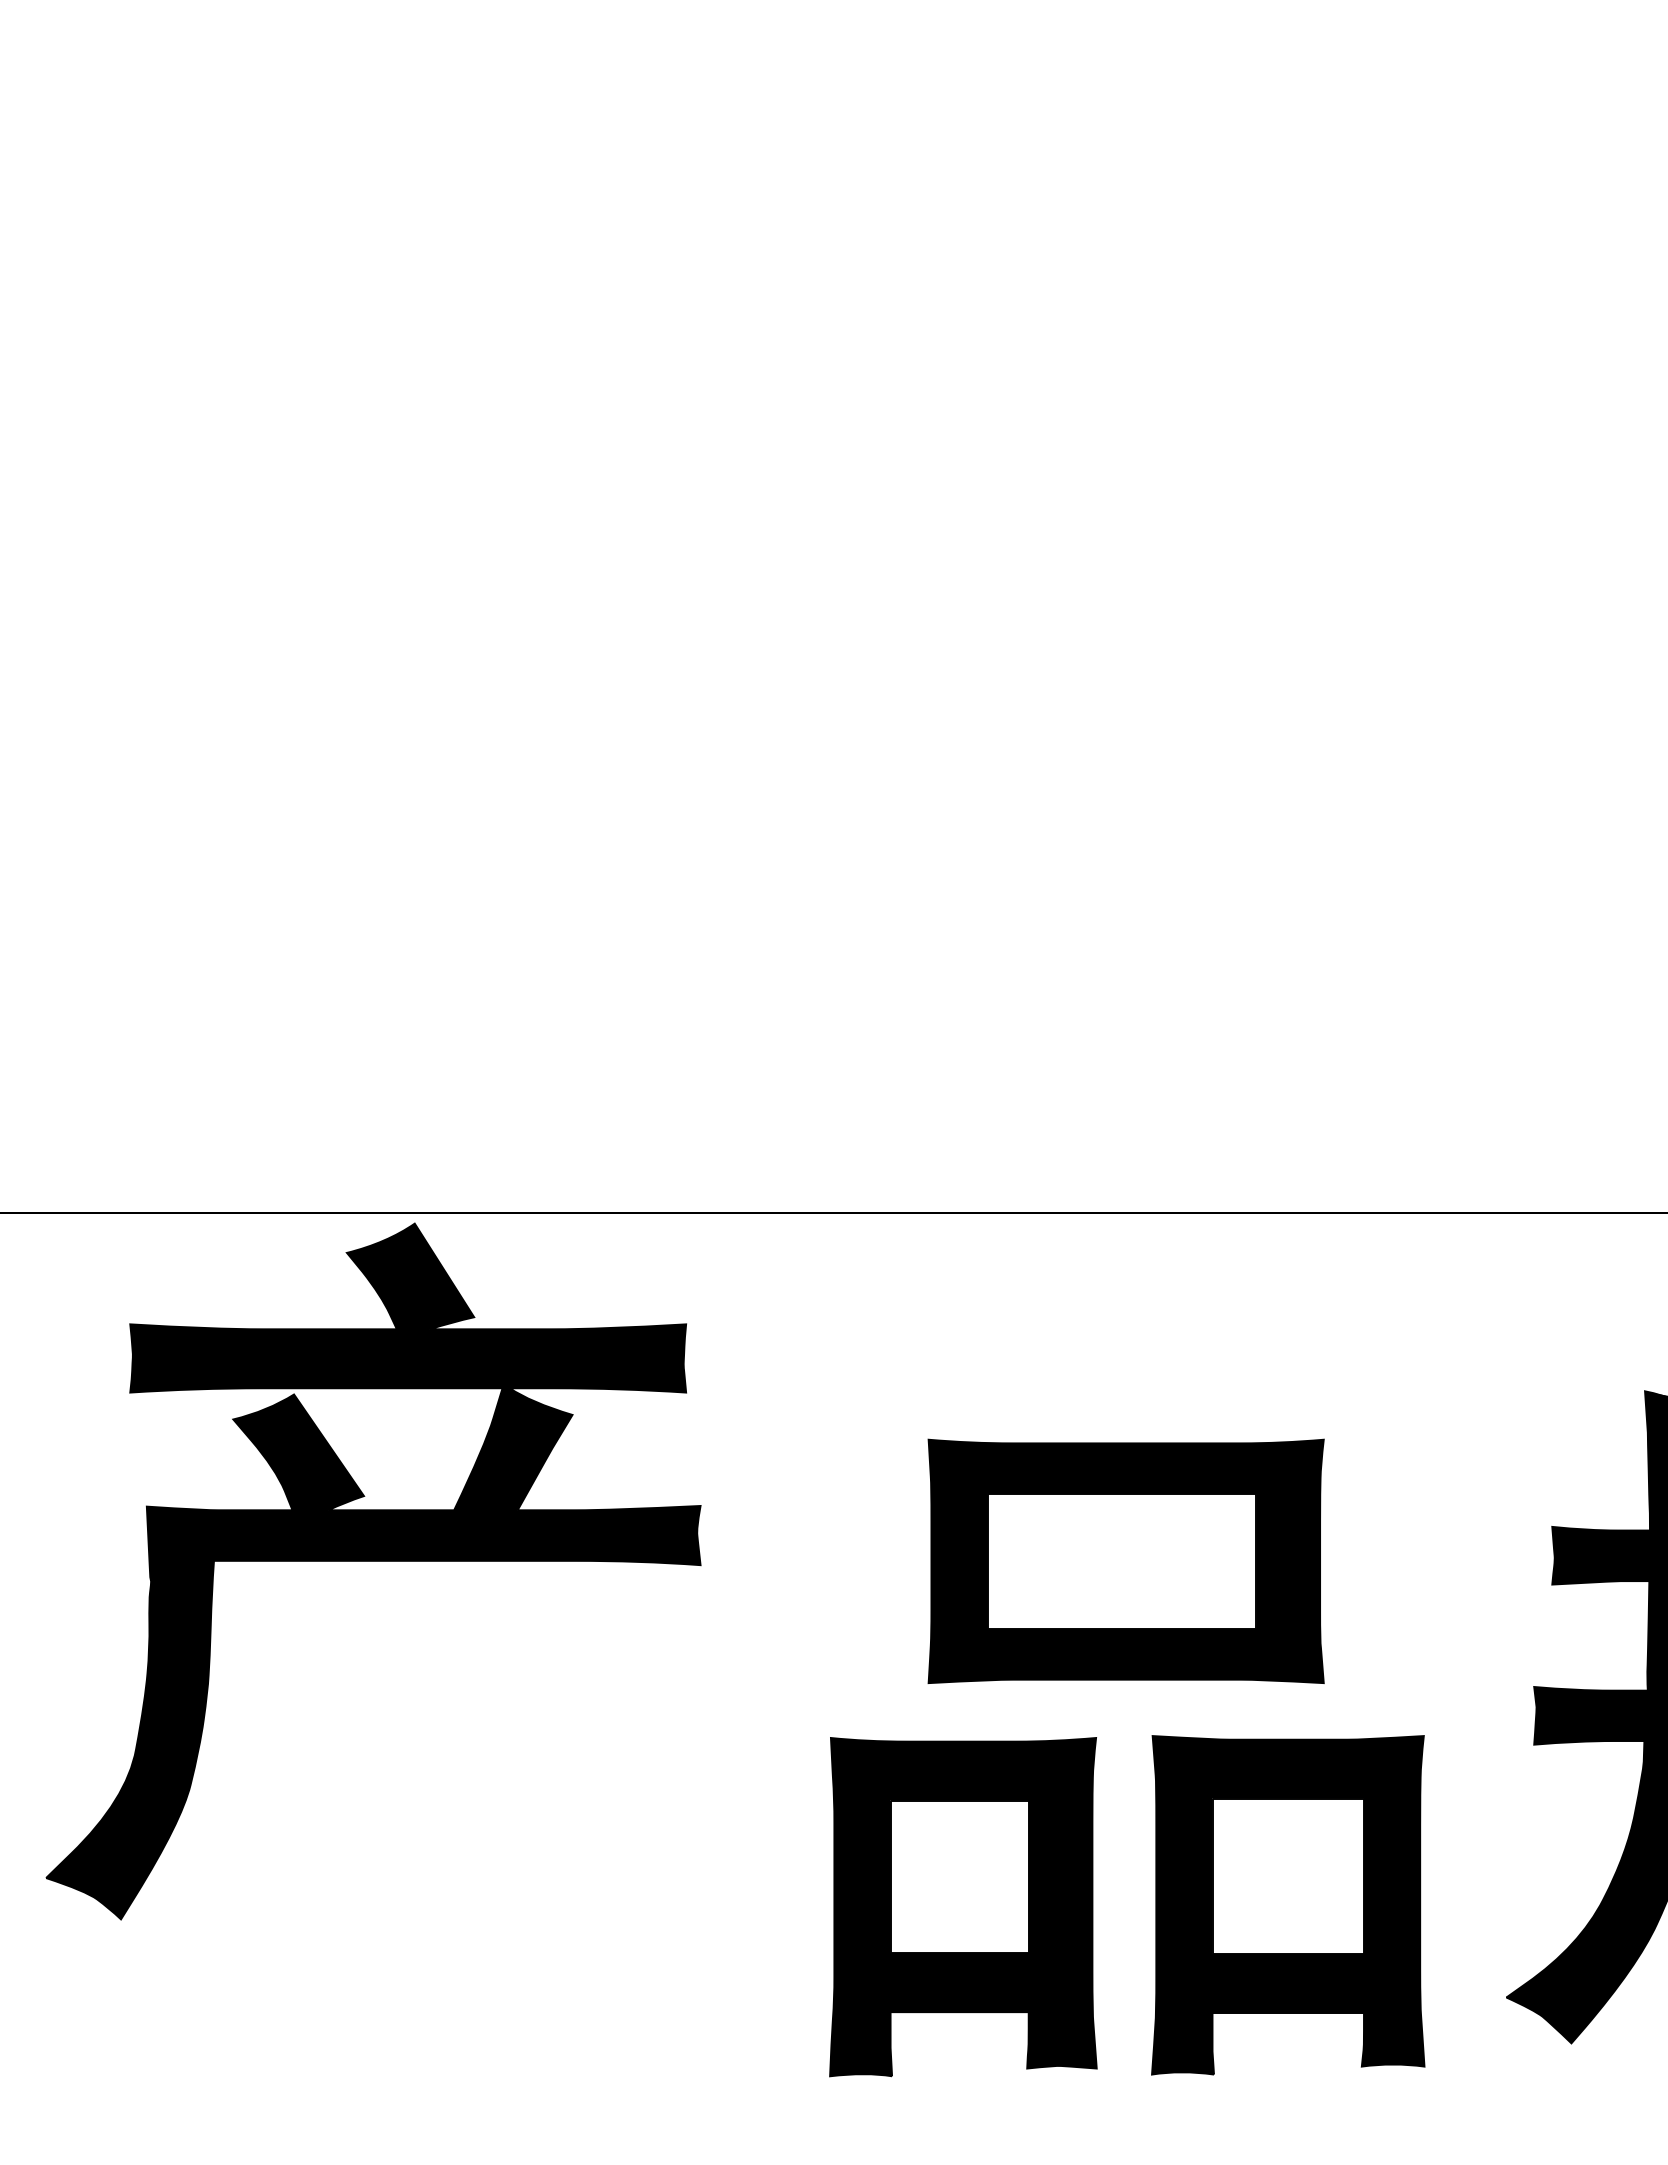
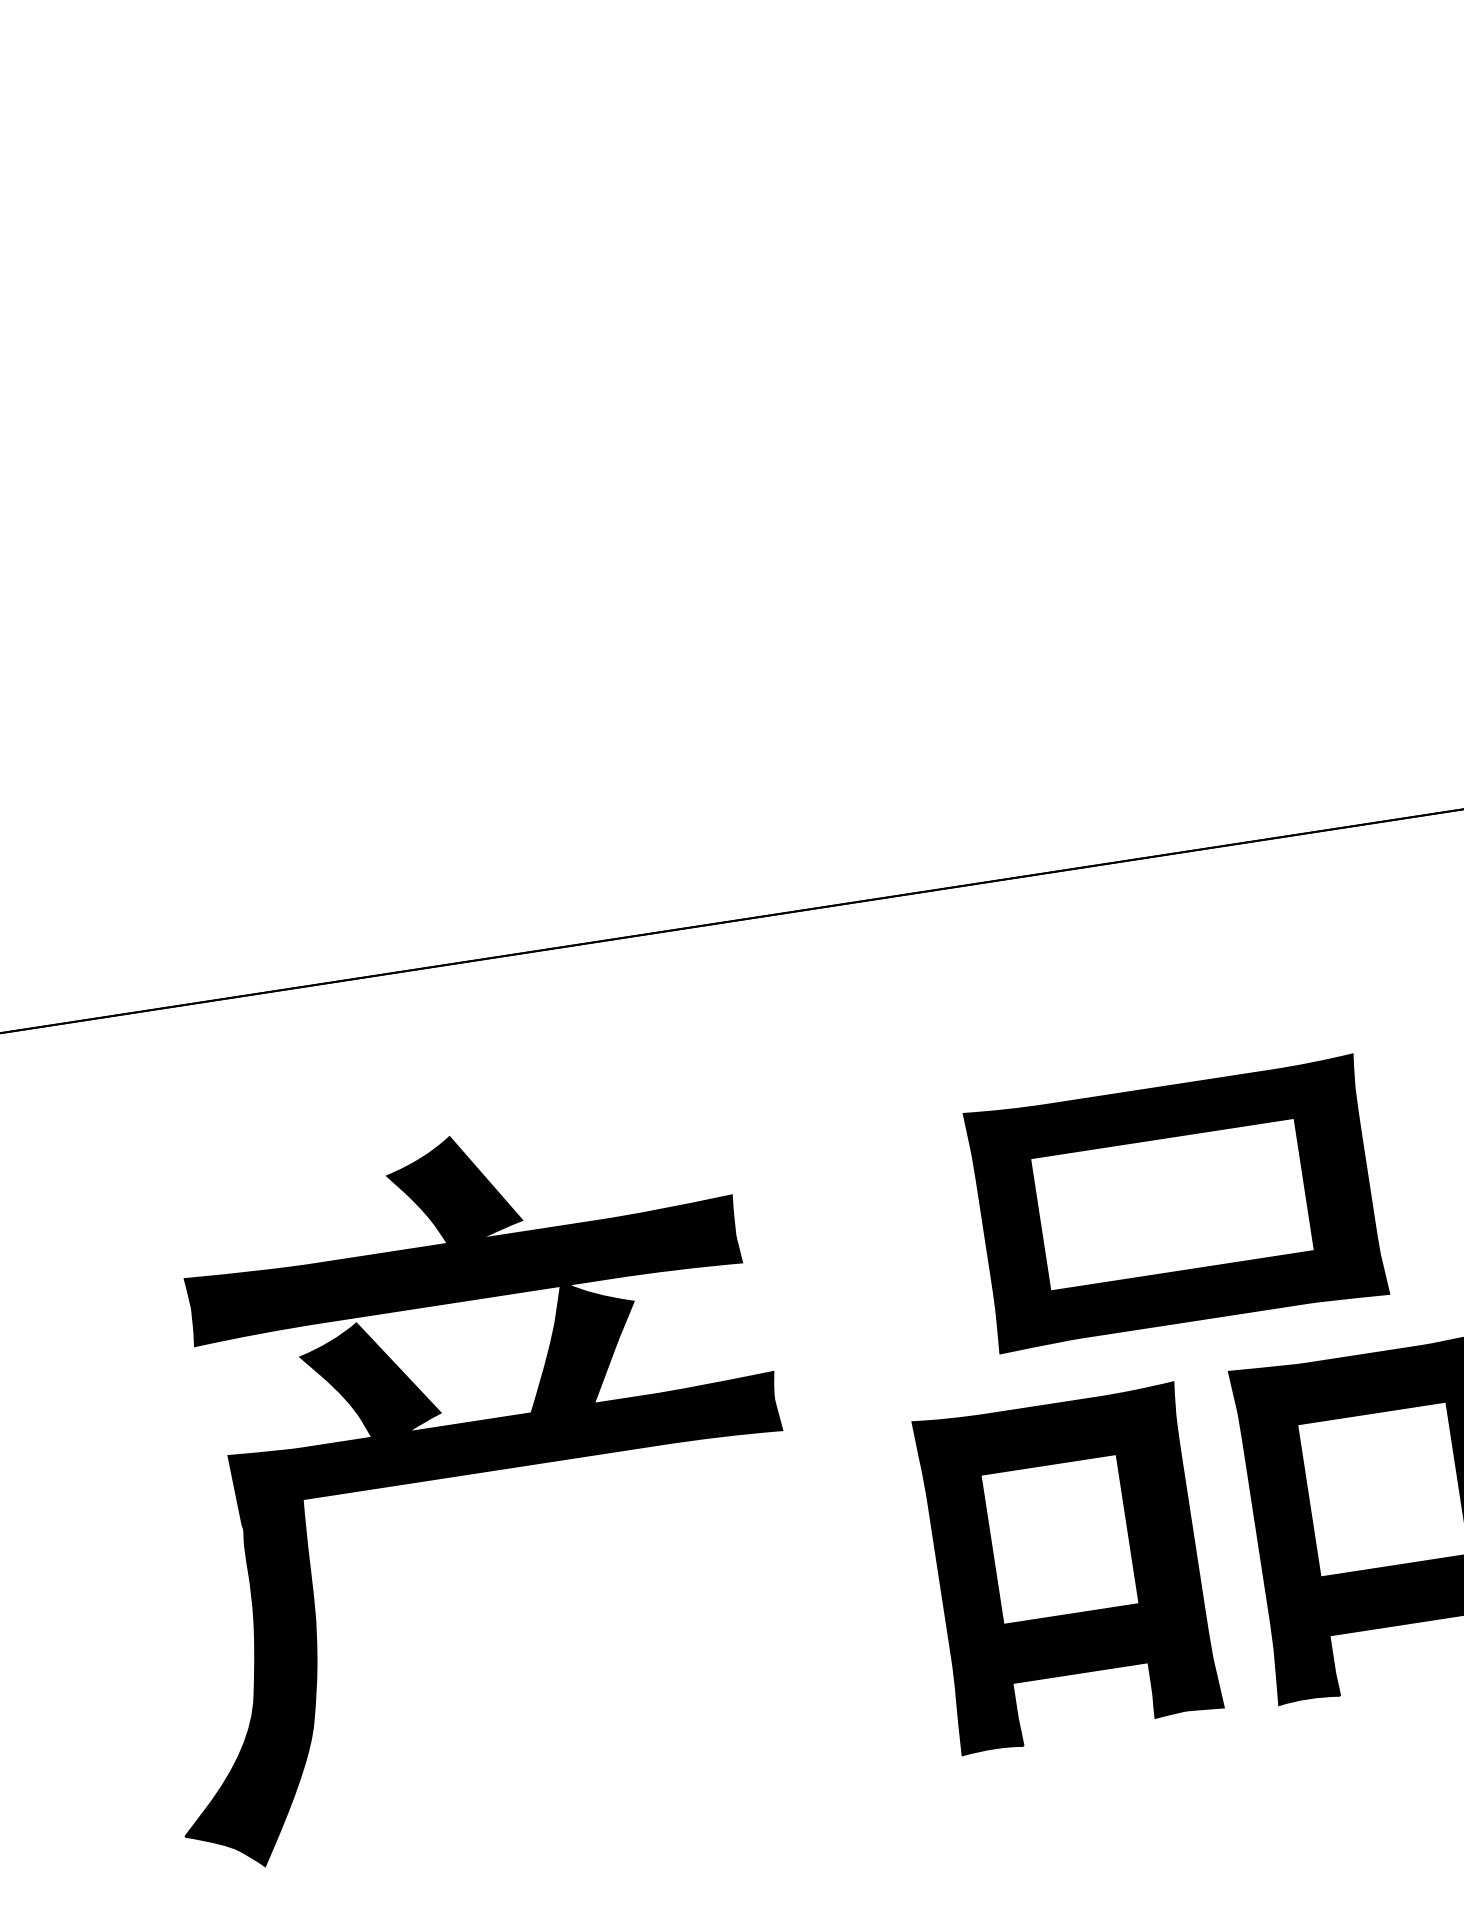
part: (373, 1561) -> (459, 1475), moved

